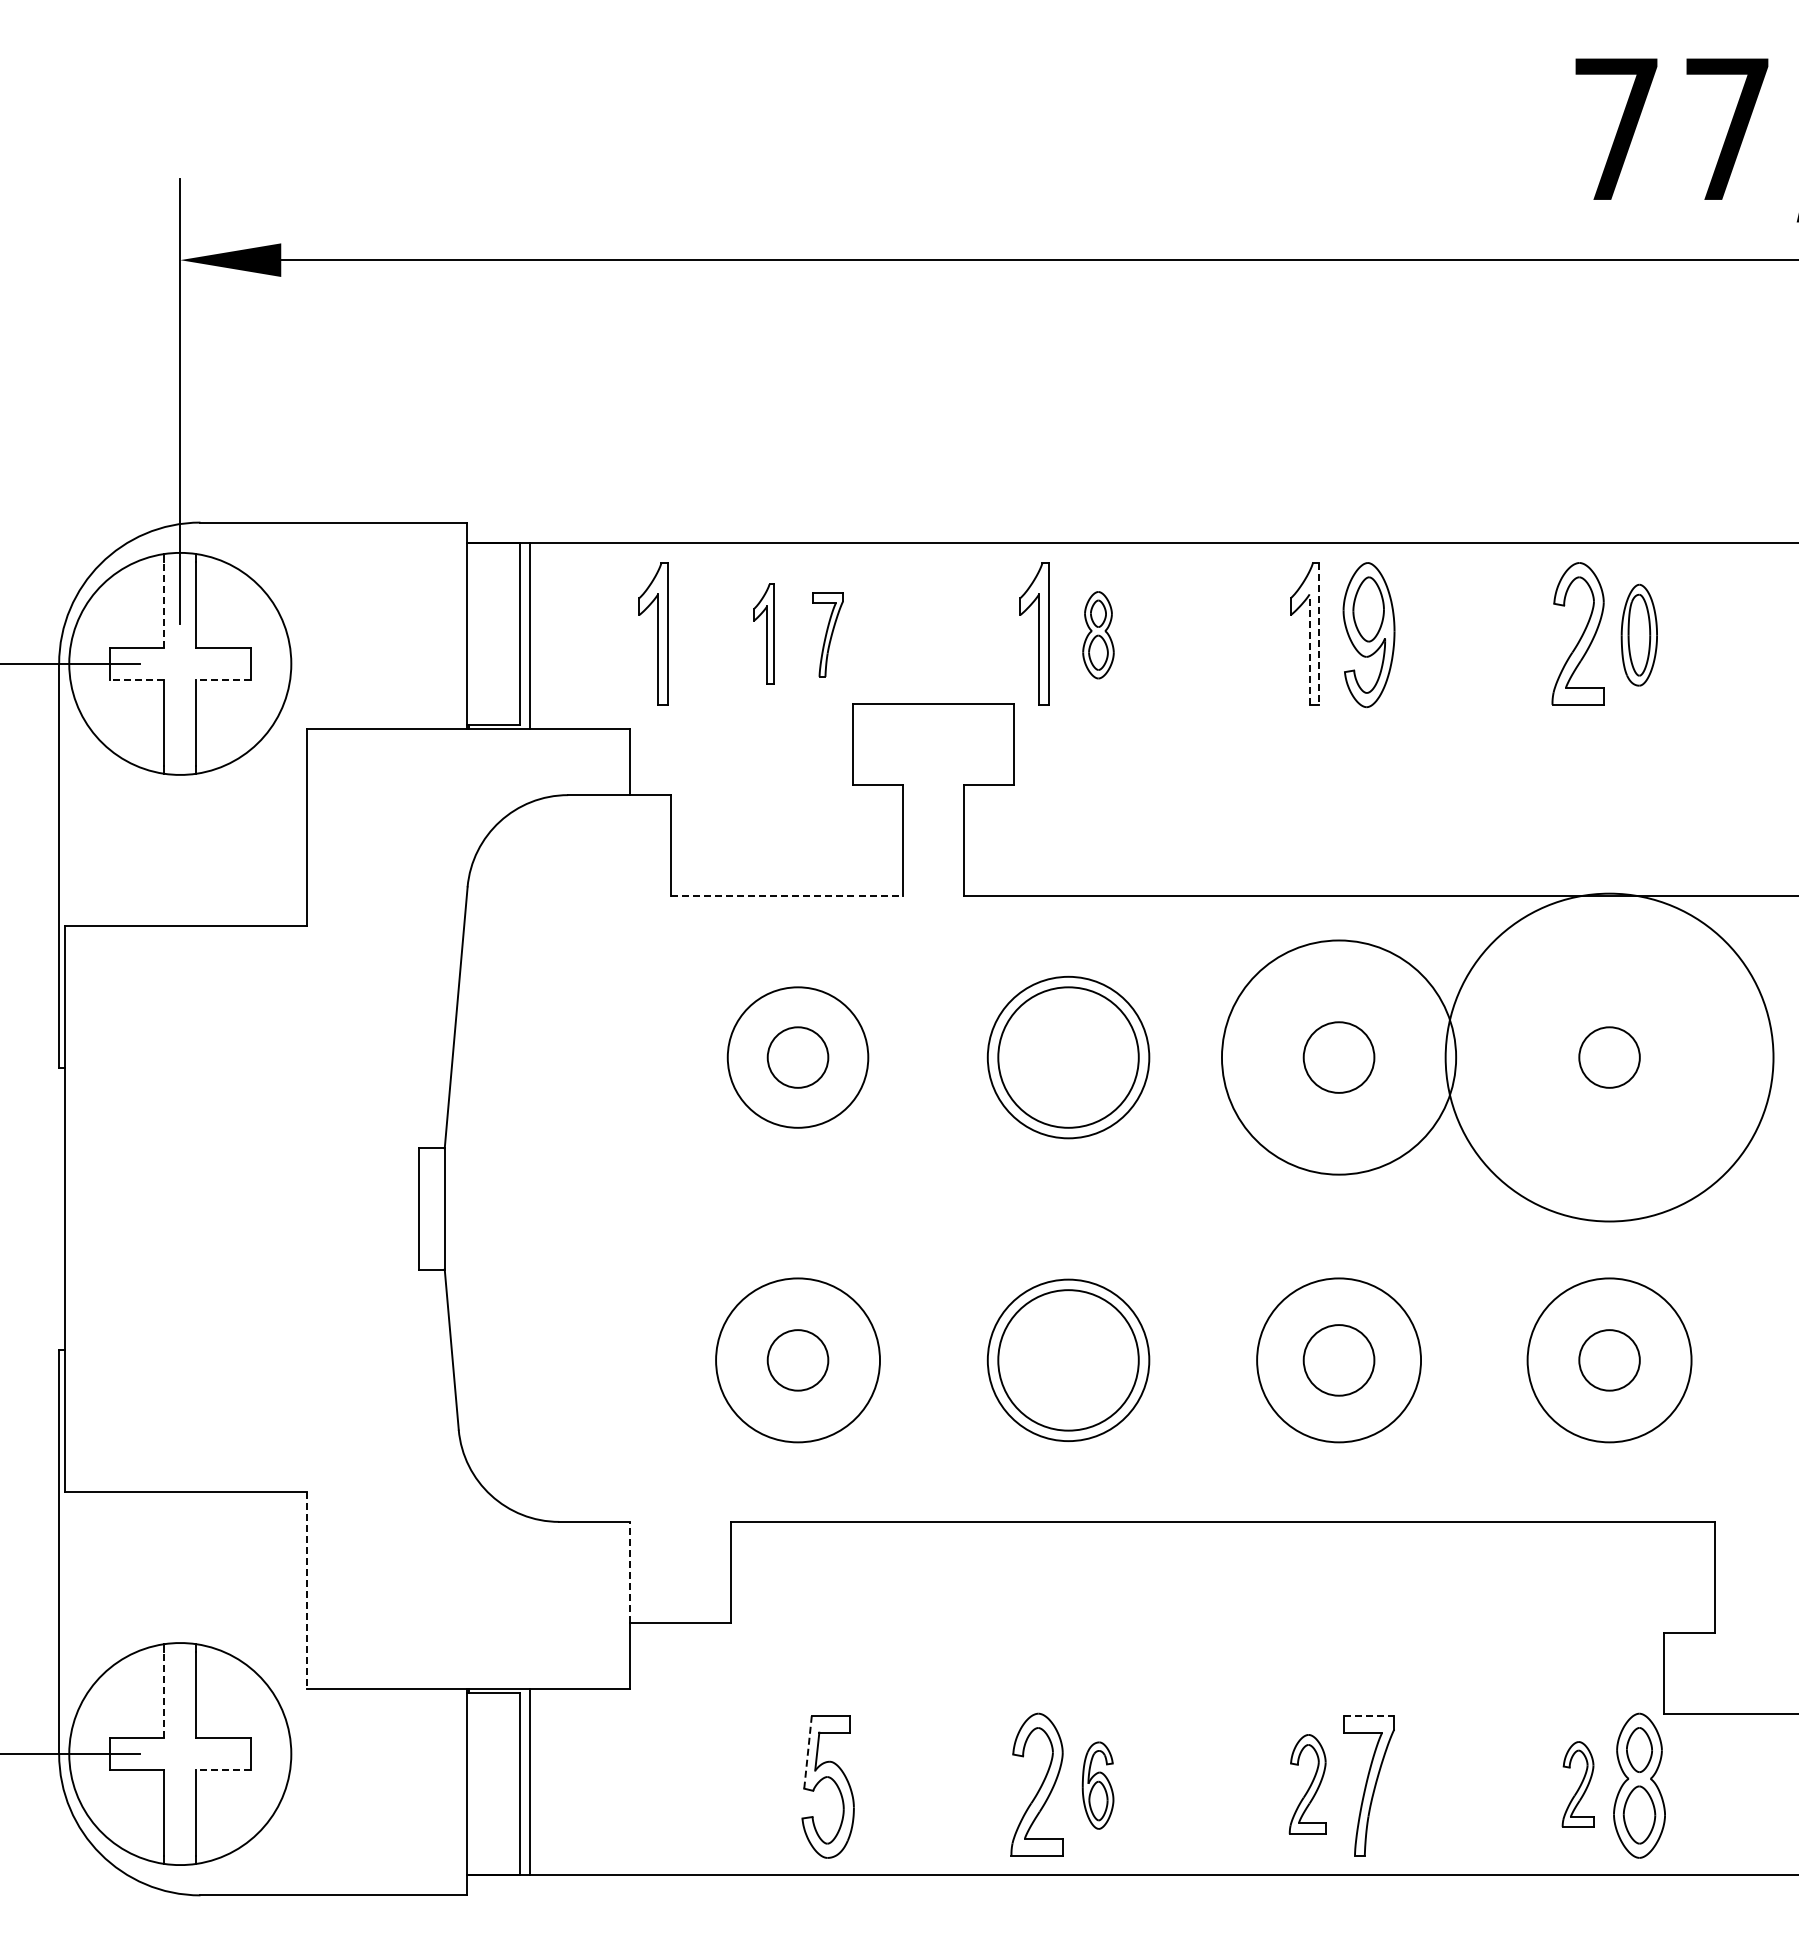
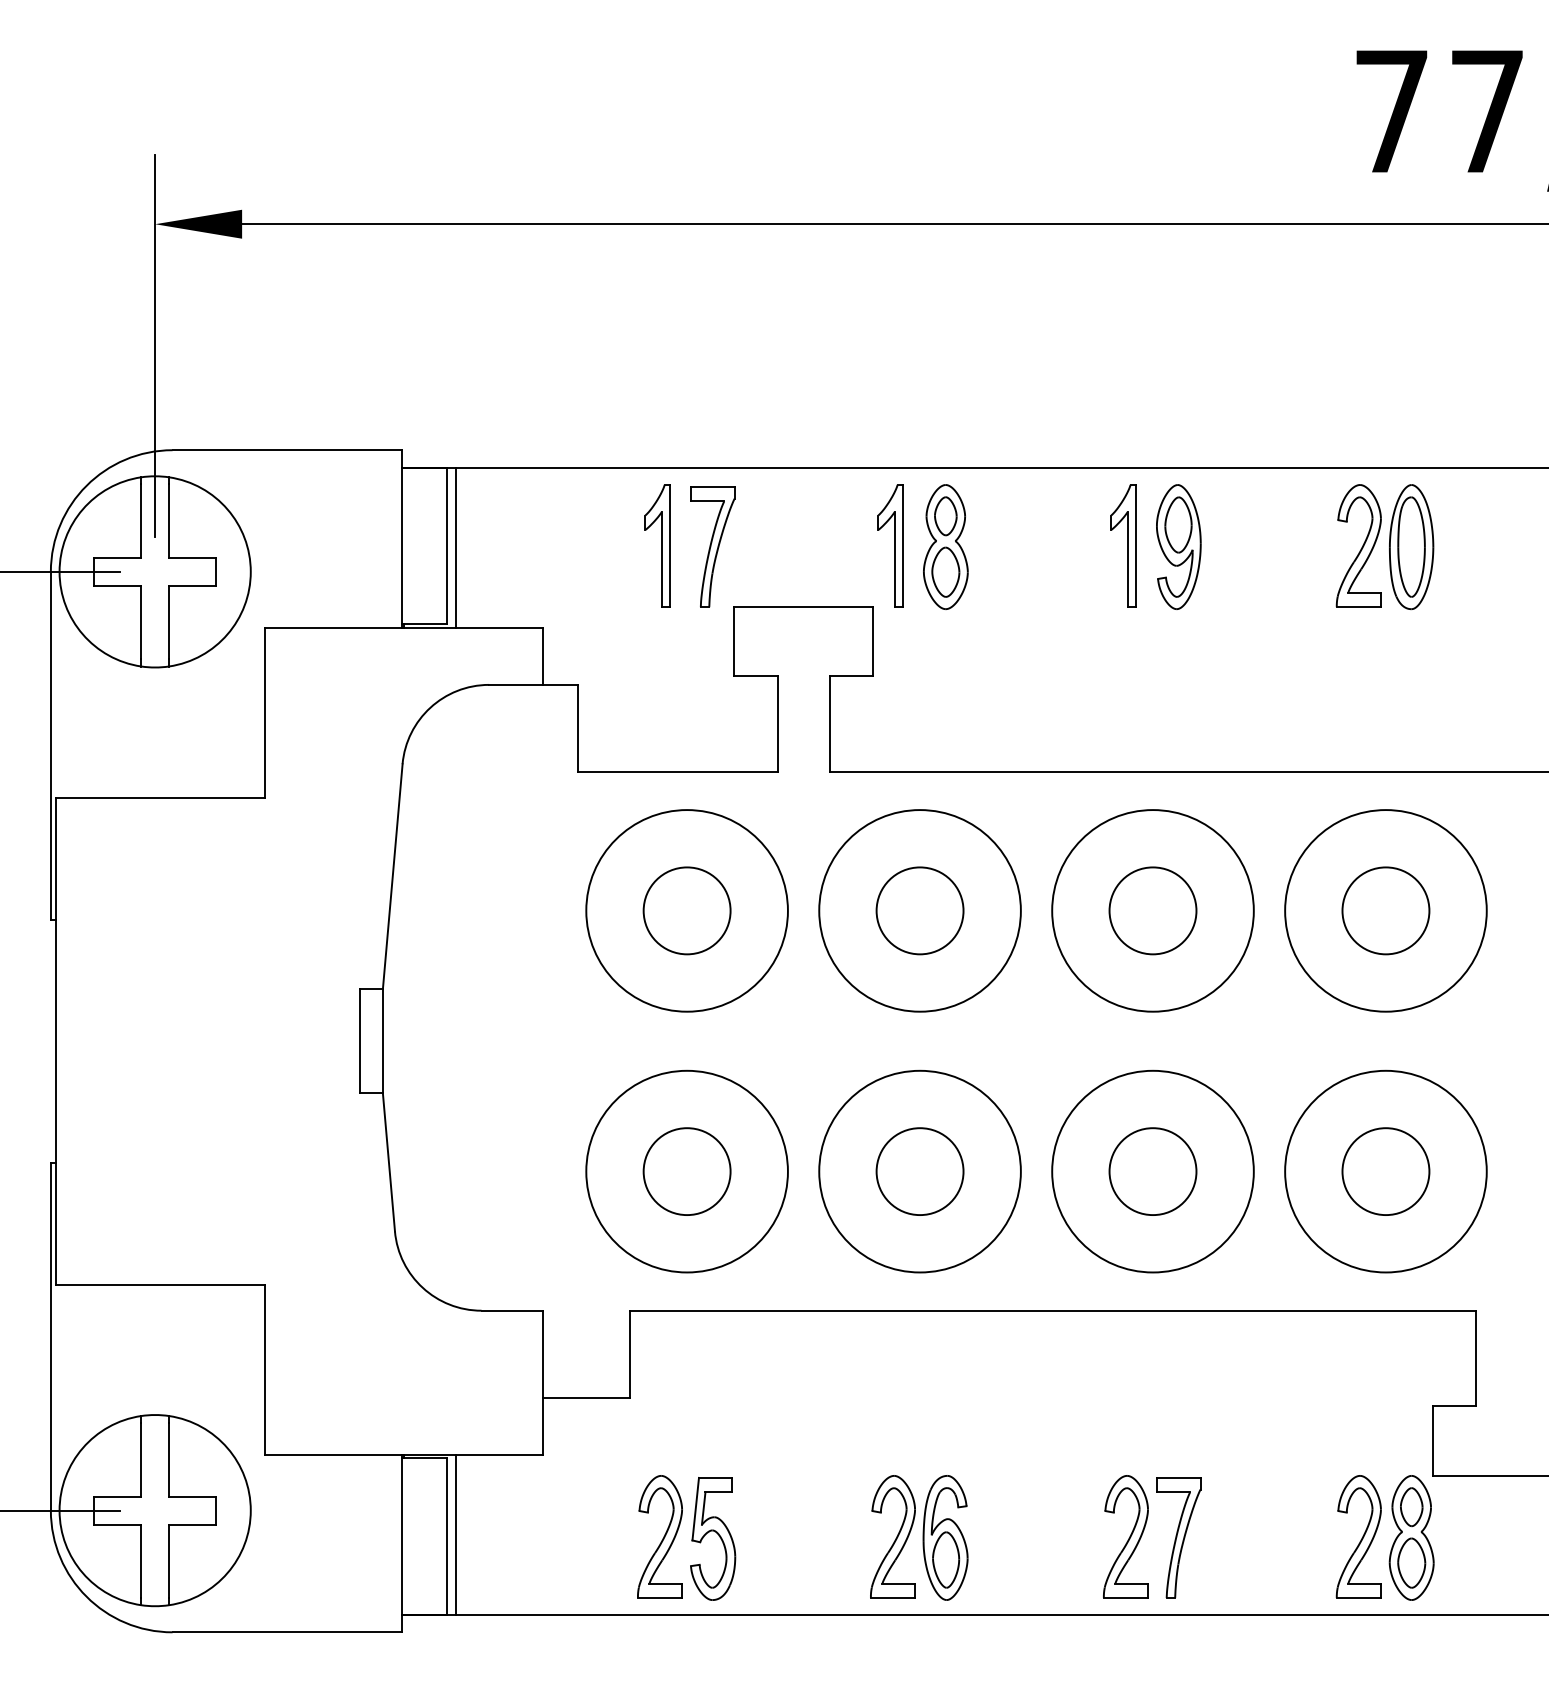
line: (164, 605) -> (141, 521), dashed -> solid
part: (653, 633) -> (562, 545), removed
part: (763, 633) -> (657, 545), size x1.43
line: (1319, 633) -> (1136, 545), dashed -> solid
part: (827, 634) -> (712, 546), size x1.67
part: (1098, 635) -> (945, 547), size x1.67
part: (1639, 635) -> (1411, 547), size x1.43
line: (1309, 649) -> (1127, 559), dashed -> solid
line: (136, 680) -> (117, 586), dashed -> solid
line: (223, 680) -> (192, 586), dashed -> solid
line: (787, 896) -> (678, 772), dashed -> solid
circle: (797, 1057) -> (686, 910), size x1.67
circle: (797, 1057) -> (686, 910), size x1.67
circle: (1068, 1057) -> (920, 910), size x0.62
circle: (1068, 1057) -> (920, 910), size x1.67
circle: (1338, 1057) -> (1152, 910), size x1.43
circle: (1609, 1057) -> (1385, 910), size x0.71
circle: (1609, 1057) -> (1385, 910), size x1.67
circle: (797, 1359) -> (686, 1170), size x1.67
circle: (1068, 1359) -> (920, 1170), size x0.62
circle: (1338, 1359) -> (1152, 1170), size x1.43
circle: (1609, 1359) -> (1385, 1170), size x1.67
circle: (797, 1360) -> (686, 1171), size x1.43
circle: (1068, 1360) -> (920, 1171), size x1.67
circle: (1338, 1360) -> (1152, 1171), size x1.43
circle: (1609, 1360) -> (1385, 1171), size x1.43
line: (630, 1571) -> (542, 1353), dashed -> solid
line: (307, 1590) -> (264, 1369), dashed -> solid
line: (164, 1695) -> (141, 1460), dashed -> solid
line: (1369, 1716) -> (1179, 1478), dashed -> solid
line: (808, 1751) -> (696, 1508), dashed -> solid
line: (223, 1770) -> (192, 1524), dashed -> solid
part: (766, 1784) -> (659, 1536), added
part: (1307, 1784) -> (1125, 1536), size x1.43
part: (1577, 1784) -> (1358, 1536), size x1.67
part: (1097, 1785) -> (944, 1537), size x1.67

